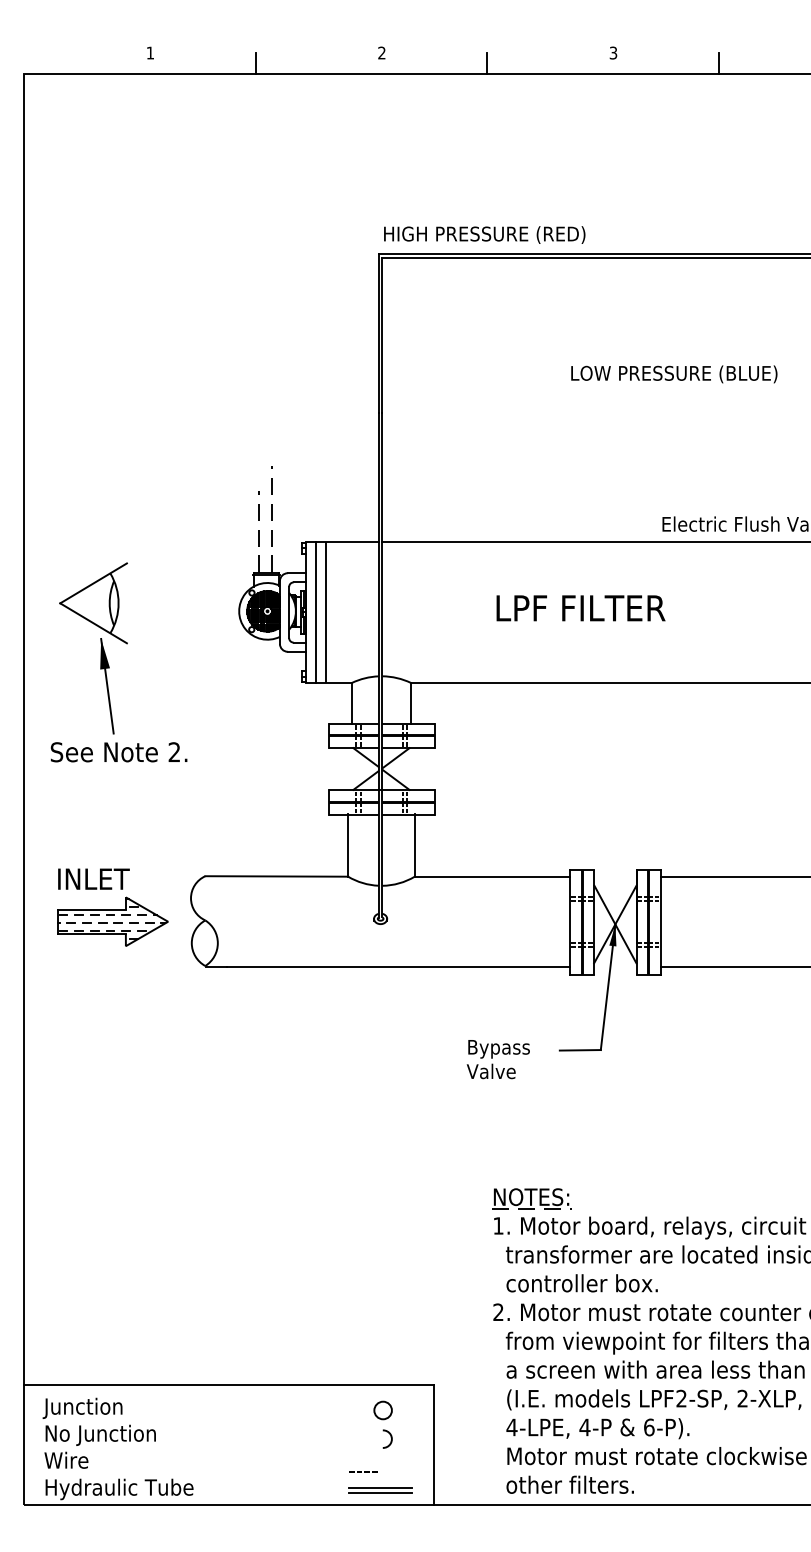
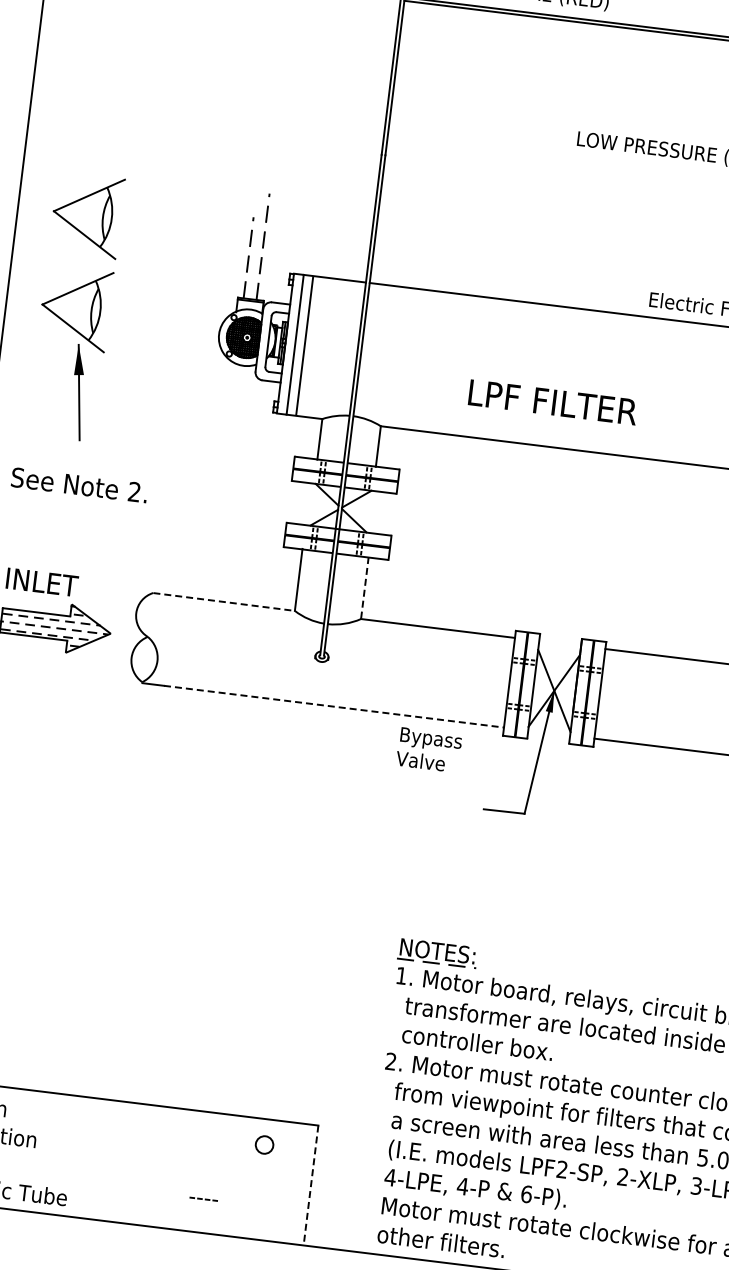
part: (93, 509) -> (86, 215), added
text: (580, 608) -> (552, 402), moved
text: (118, 752) -> (78, 485), moved
line: (414, 845) -> (364, 588), solid -> dashed
line: (277, 876) -> (224, 602), solid -> dashed
line: (399, 966) -> (334, 706), solid -> dashed
text: (497, 1059) -> (428, 750), moved
arc: (390, 1437) -> (268, 1172), removed
line: (434, 1445) -> (311, 1186), solid -> dashed
text: (363, 1471) -> (203, 1199), moved
part: (380, 1490) -> (252, 1224), removed

